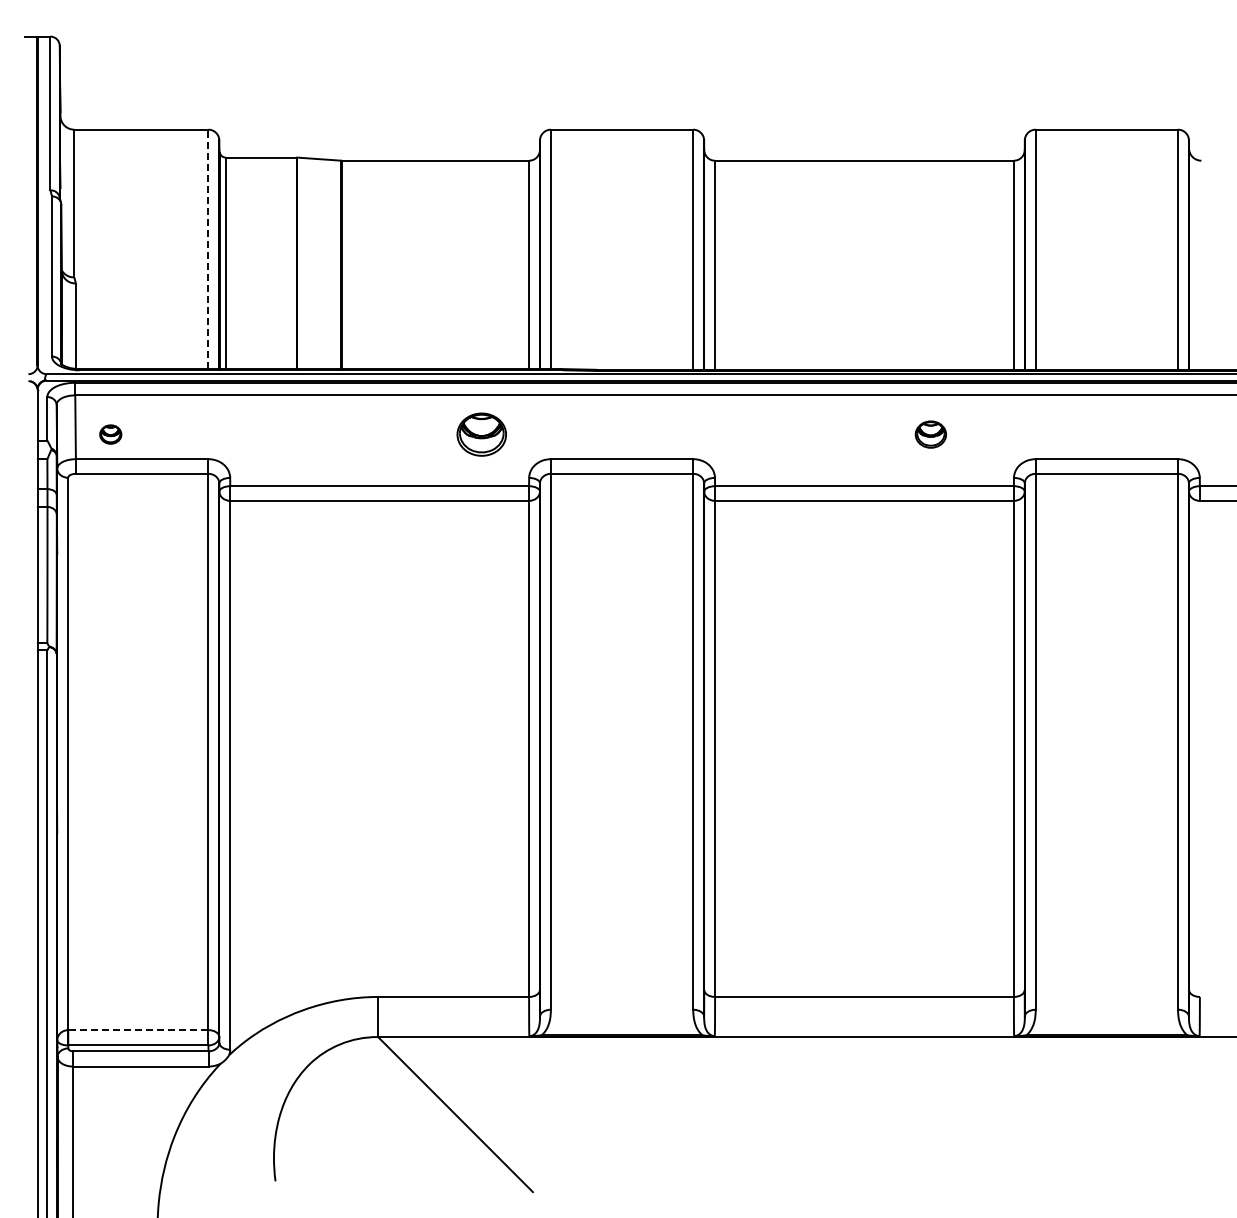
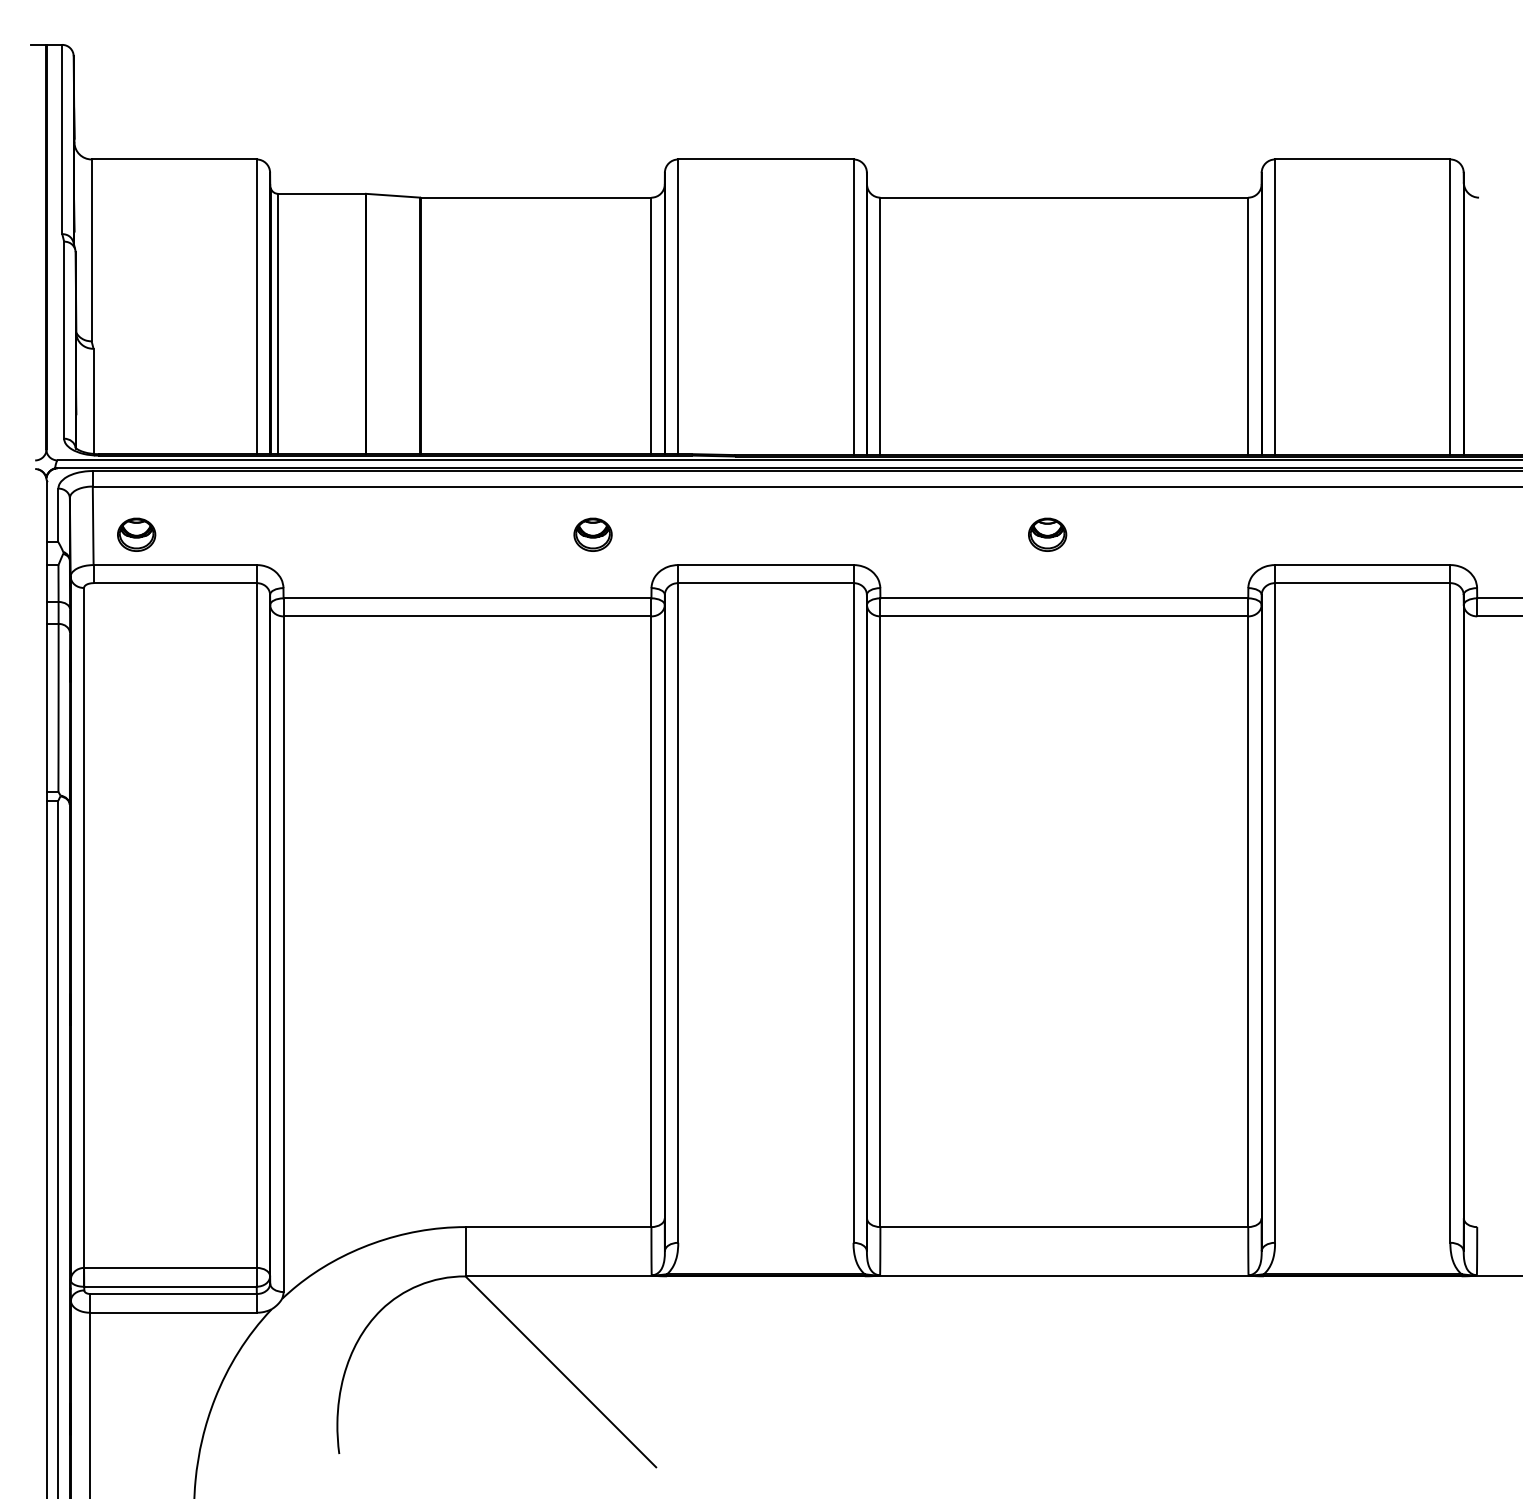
line: (208, 249) -> (256, 306), dashed -> solid
part: (110, 434) -> (136, 534), size x1.43
part: (481, 434) -> (592, 534), size x0.62
part: (930, 434) -> (1047, 534), moved
line: (137, 1030) -> (169, 1268), dashed -> solid

